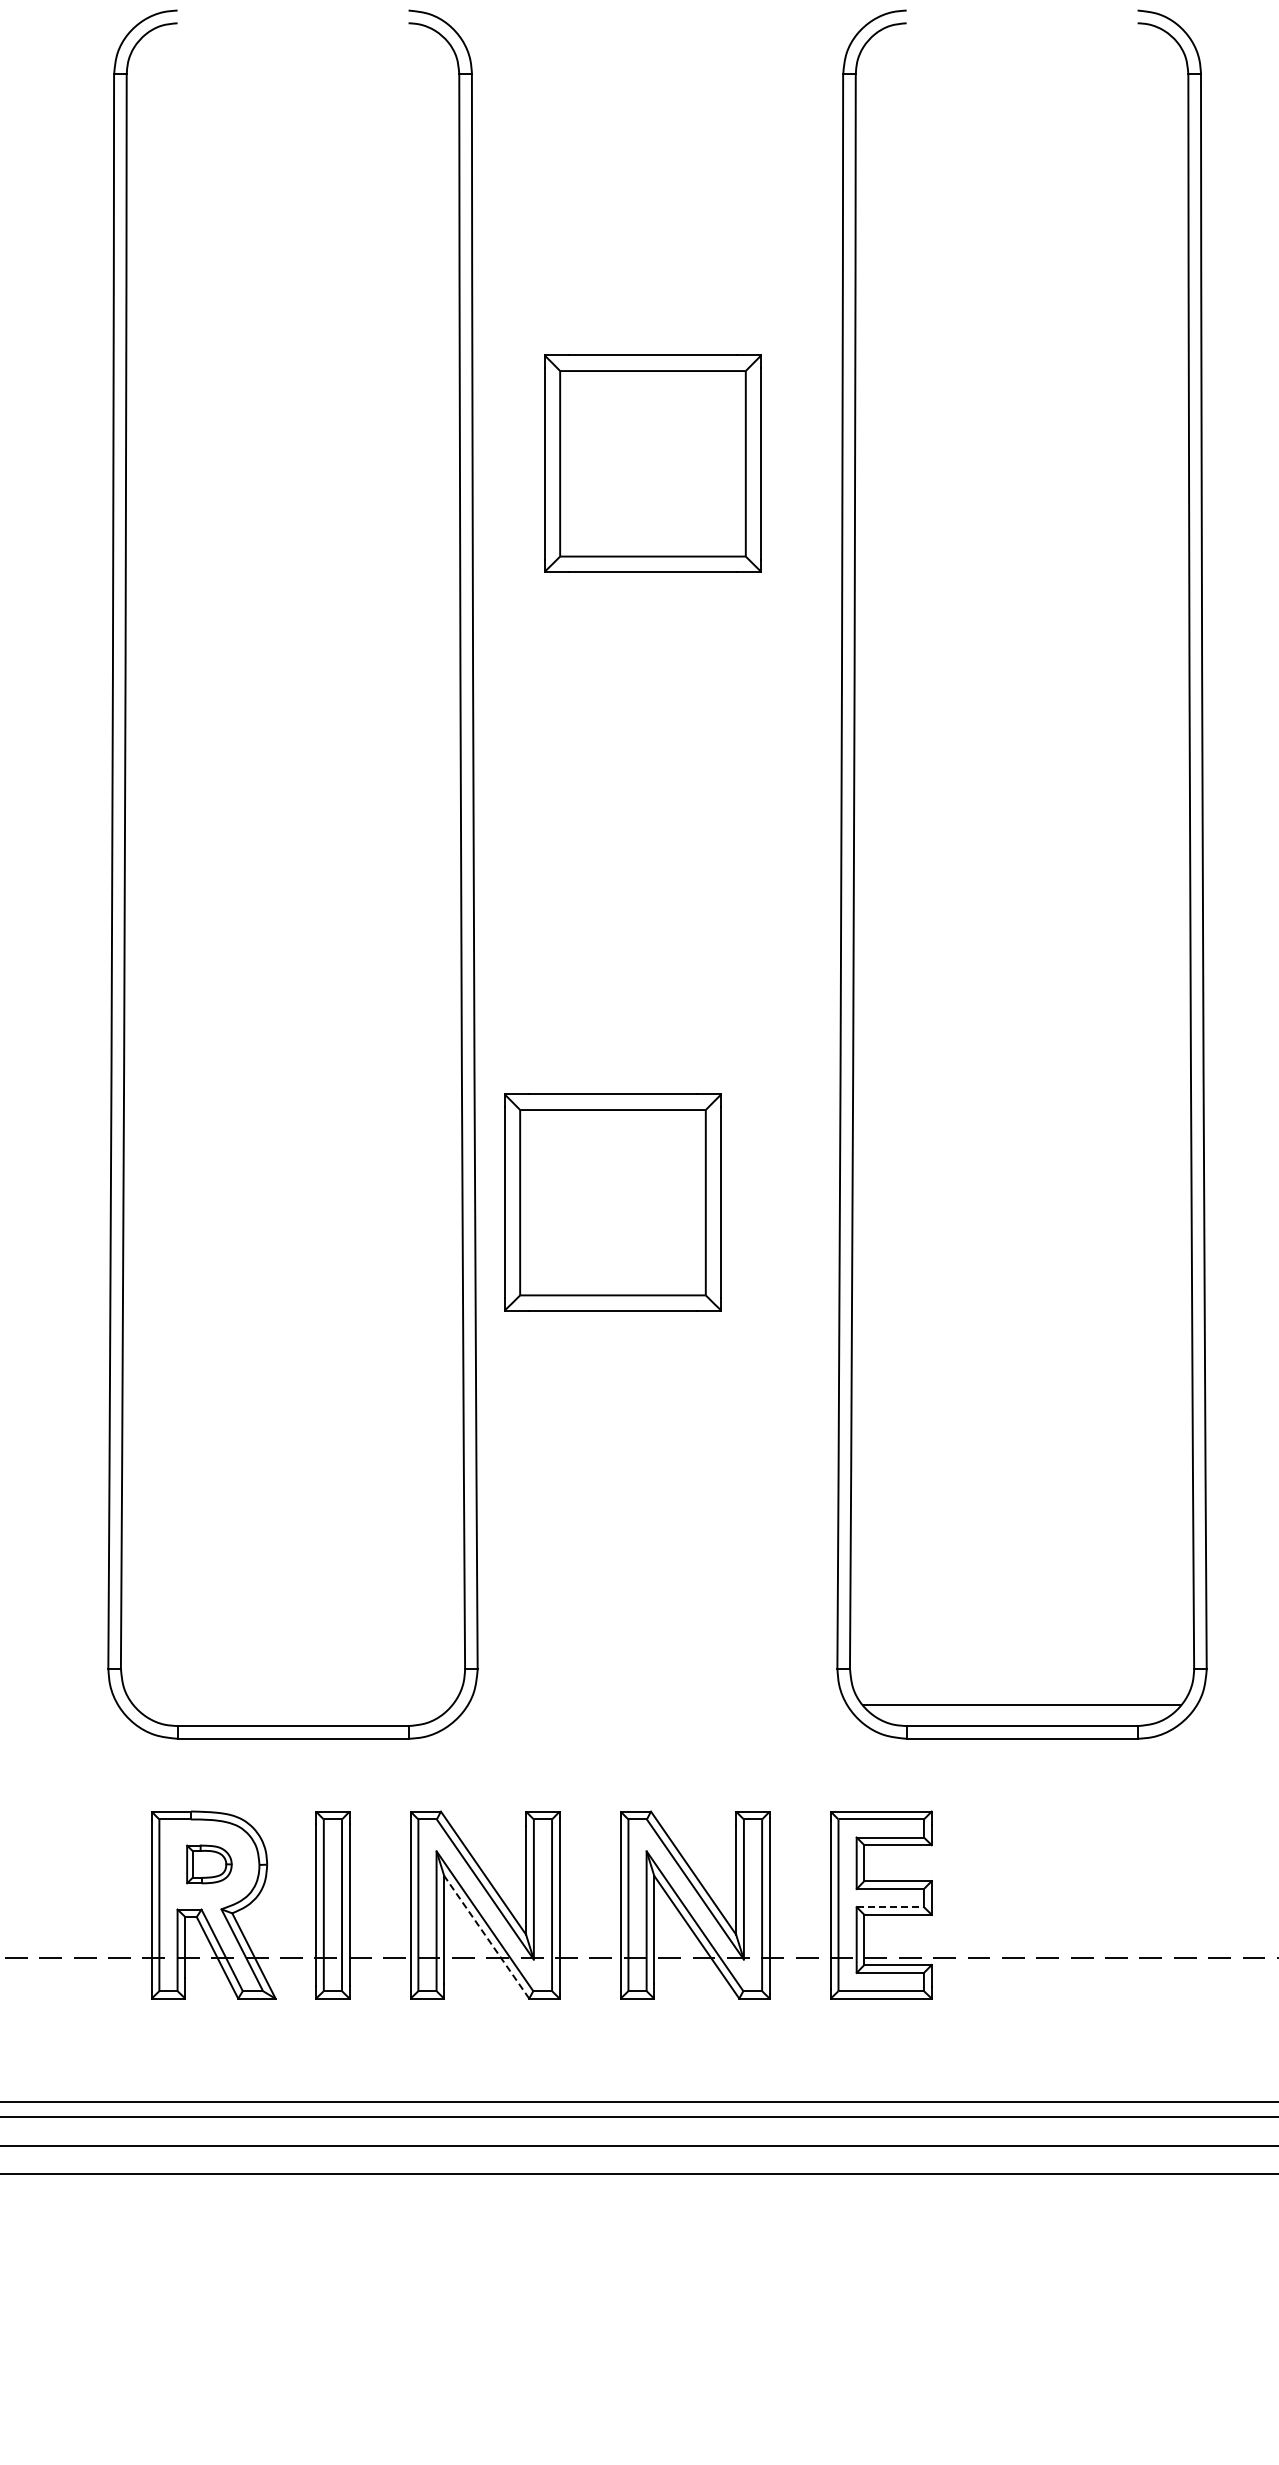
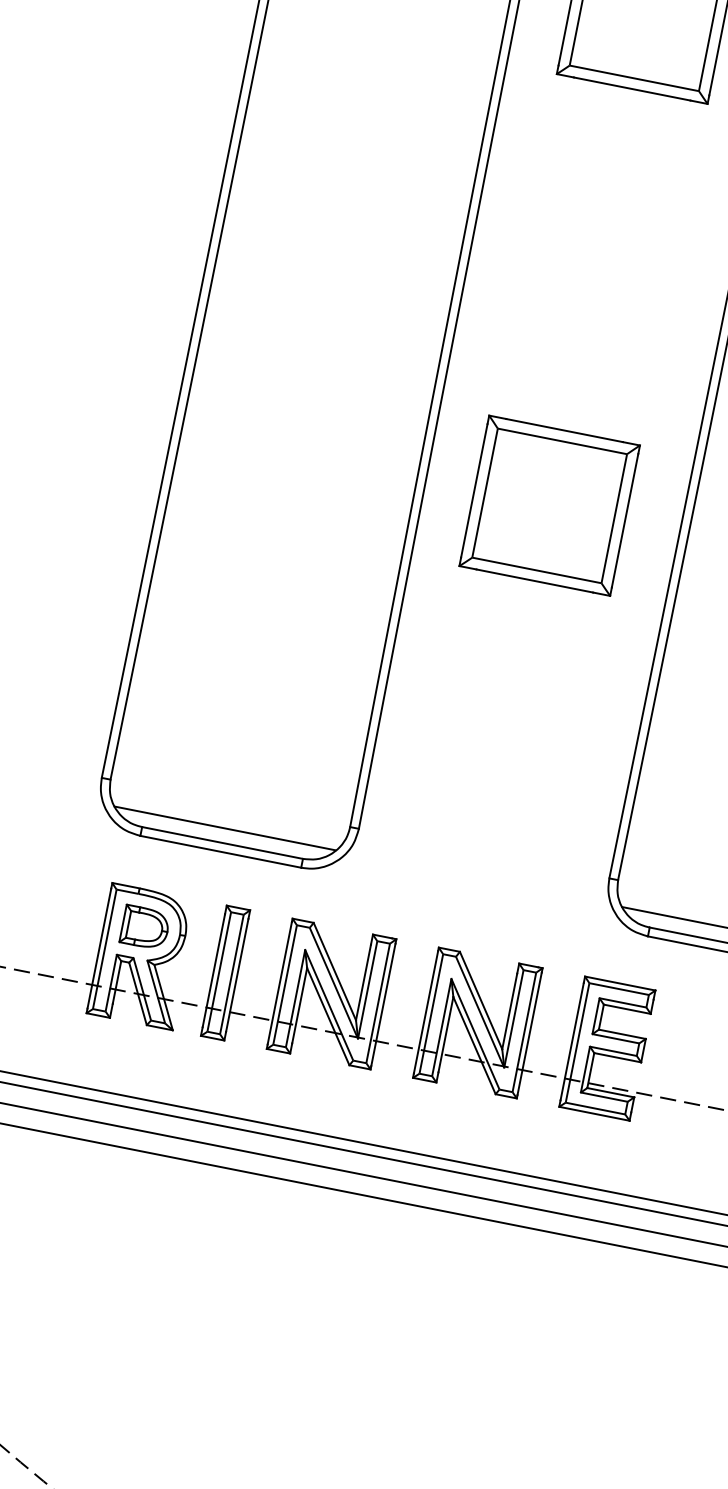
part: (612, 1202) -> (549, 505), moved
line: (292, 1705) -> (225, 828), added
part: (209, 1864) -> (145, 927), size x1.43
line: (890, 1907) -> (613, 1051), dashed -> solid
line: (486, 1937) -> (328, 1016), dashed -> solid

